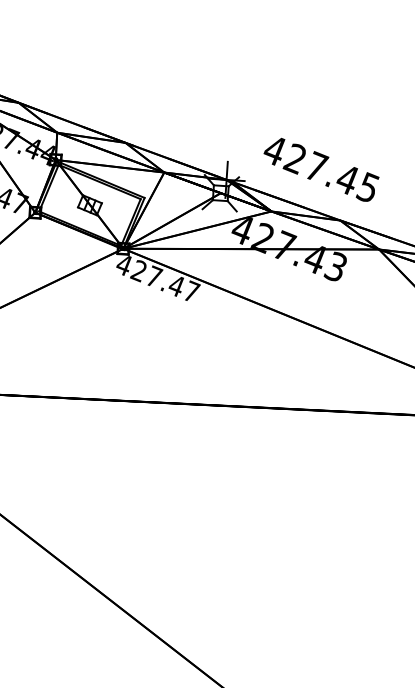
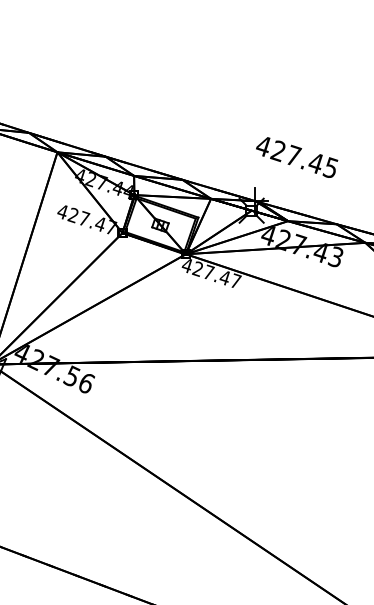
text: (321, 169) -> (297, 157), moved

